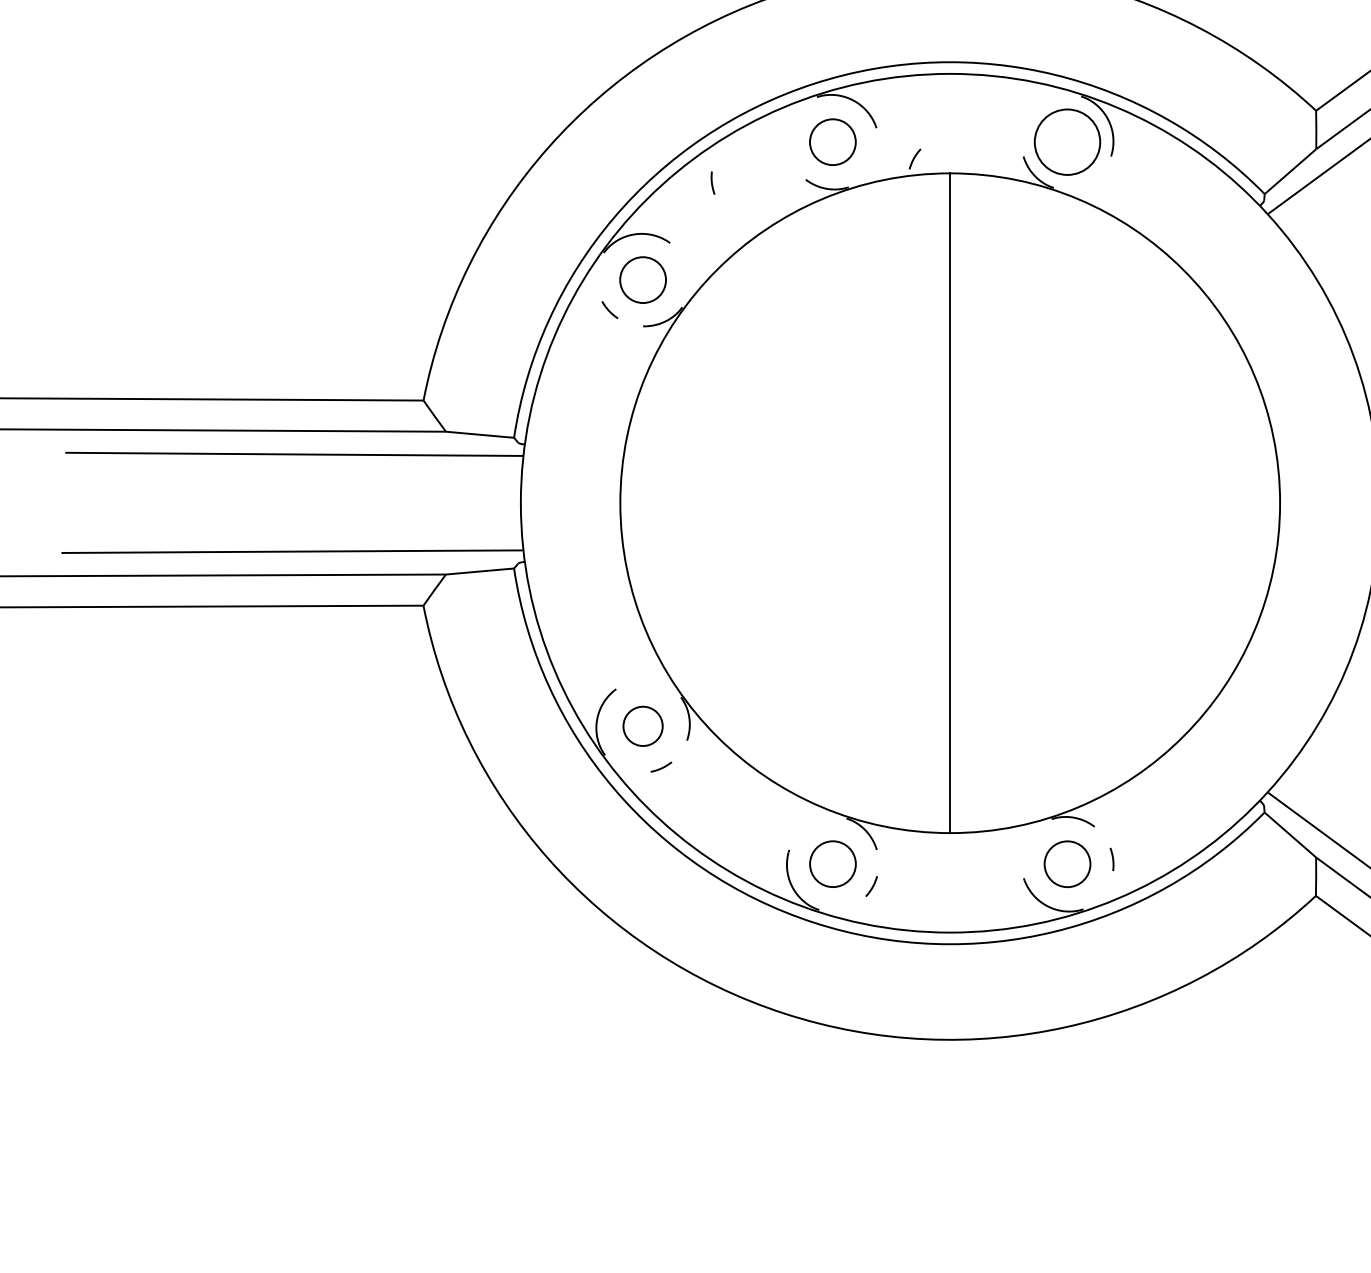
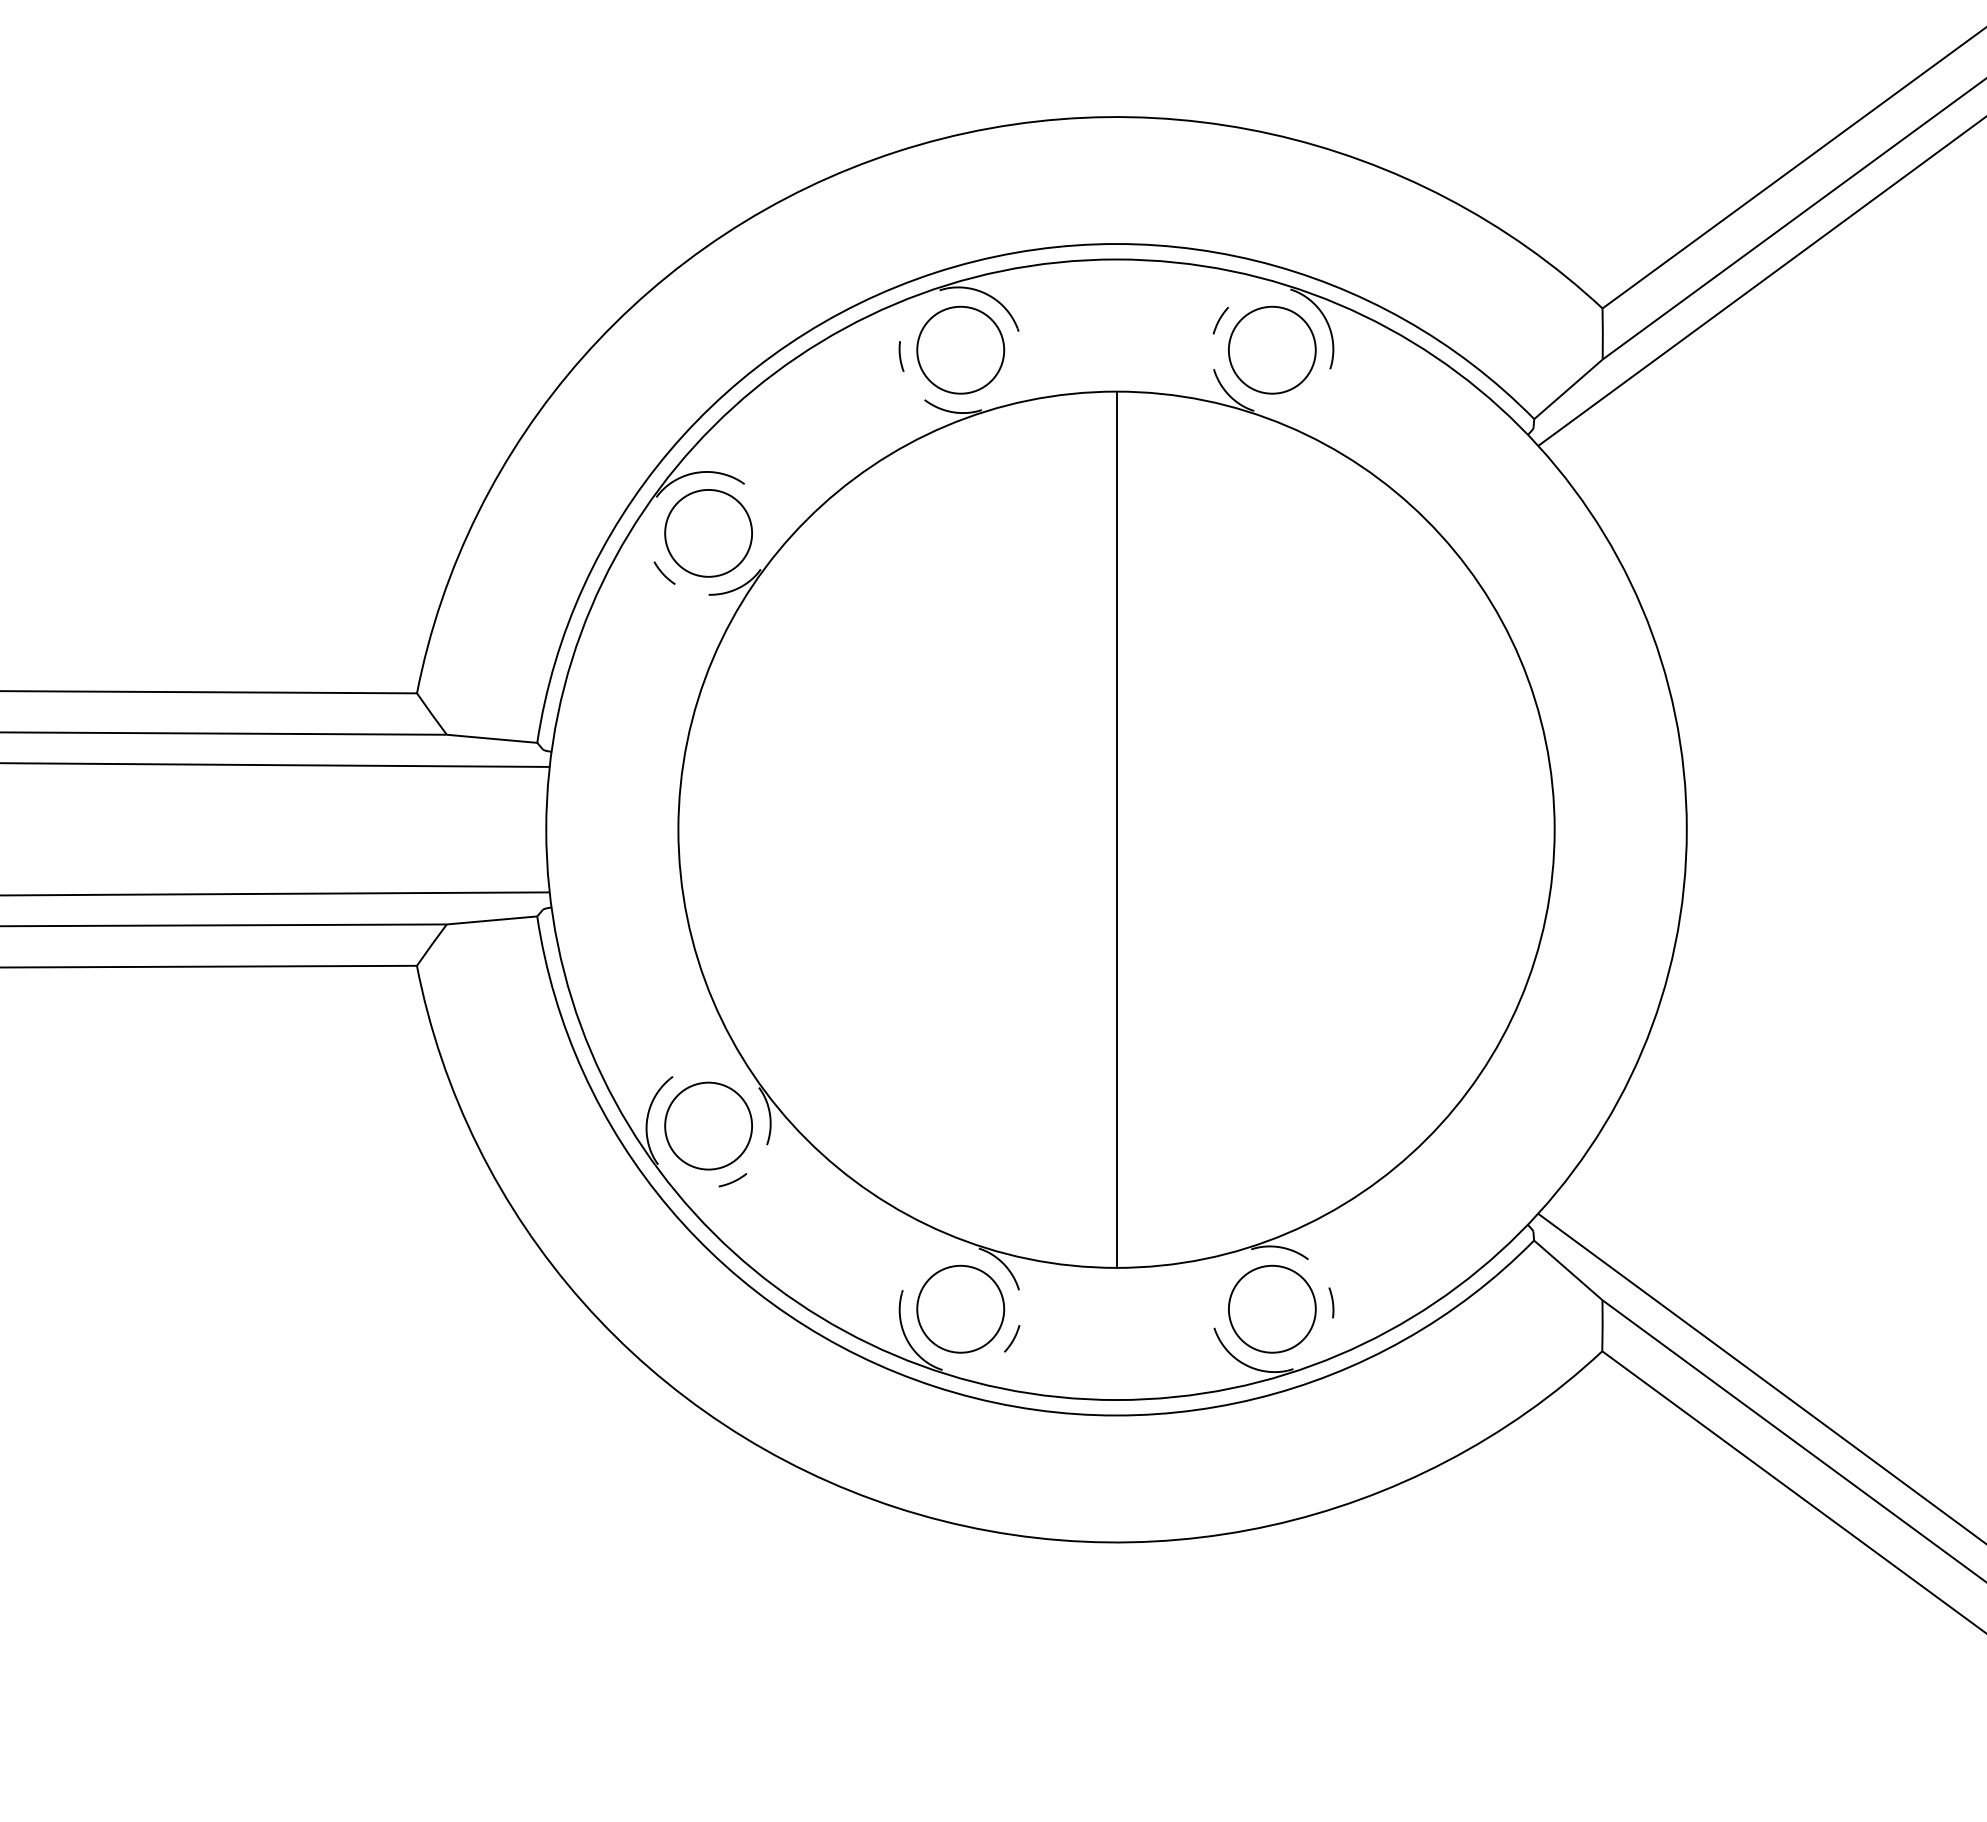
circle: (832, 141) -> (960, 349), size x1.43
curve: (914, 158) -> (1220, 320), moved
curve: (712, 183) -> (900, 356), moved
circle: (643, 279) -> (708, 532), size x1.43
circle: (643, 725) -> (708, 1125), size x1.67
circle: (832, 863) -> (960, 1308), size x1.43
circle: (1066, 863) -> (1271, 1308), size x1.43

